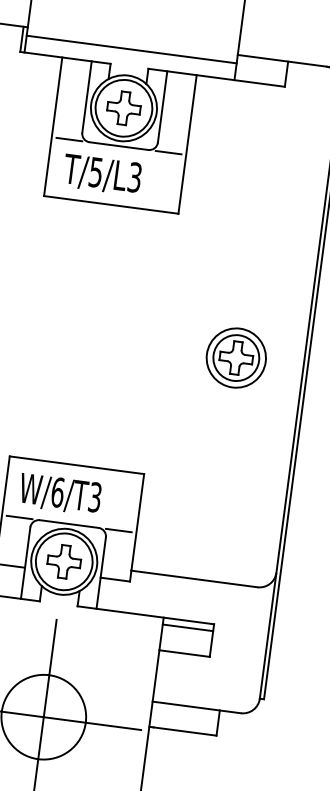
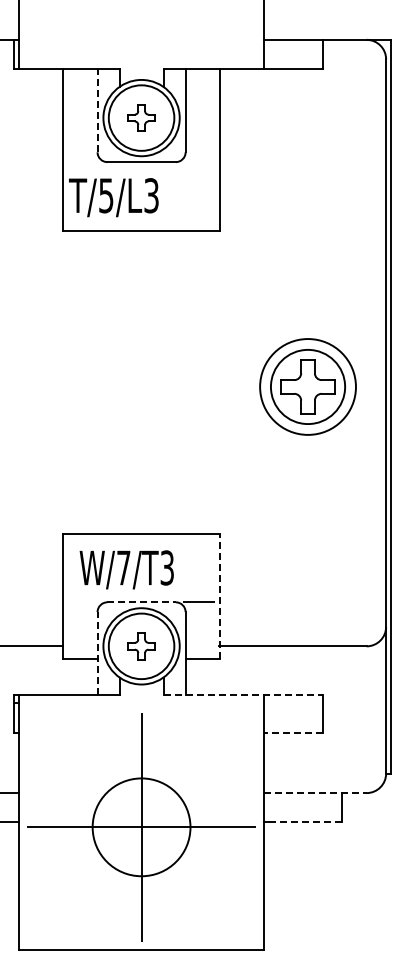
line: (131, 49) -> (141, 49), removed
line: (86, 96) -> (97, 110), solid -> dashed
part: (123, 107) -> (141, 117), size x0.7
line: (69, 139) -> (83, 162), removed
line: (168, 152) -> (199, 162), removed
text: (102, 174) -> (113, 197), moved
part: (235, 358) -> (307, 387), size x1.4
text: (57, 492) -> (123, 567), W/6/T3 -> W/7/T3
line: (19, 517) -> (83, 602), removed
line: (70, 524) -> (142, 602), solid -> dashed
line: (136, 527) -> (219, 596), solid -> dashed
part: (64, 561) -> (141, 645), size x0.7
line: (25, 562) -> (97, 653), solid -> dashed
line: (146, 615) -> (243, 695), solid -> dashed
line: (187, 627) -> (292, 703), removed
line: (183, 653) -> (292, 733), solid -> dashed
line: (196, 707) -> (315, 793), solid -> dashed
line: (185, 731) -> (305, 822), solid -> dashed

